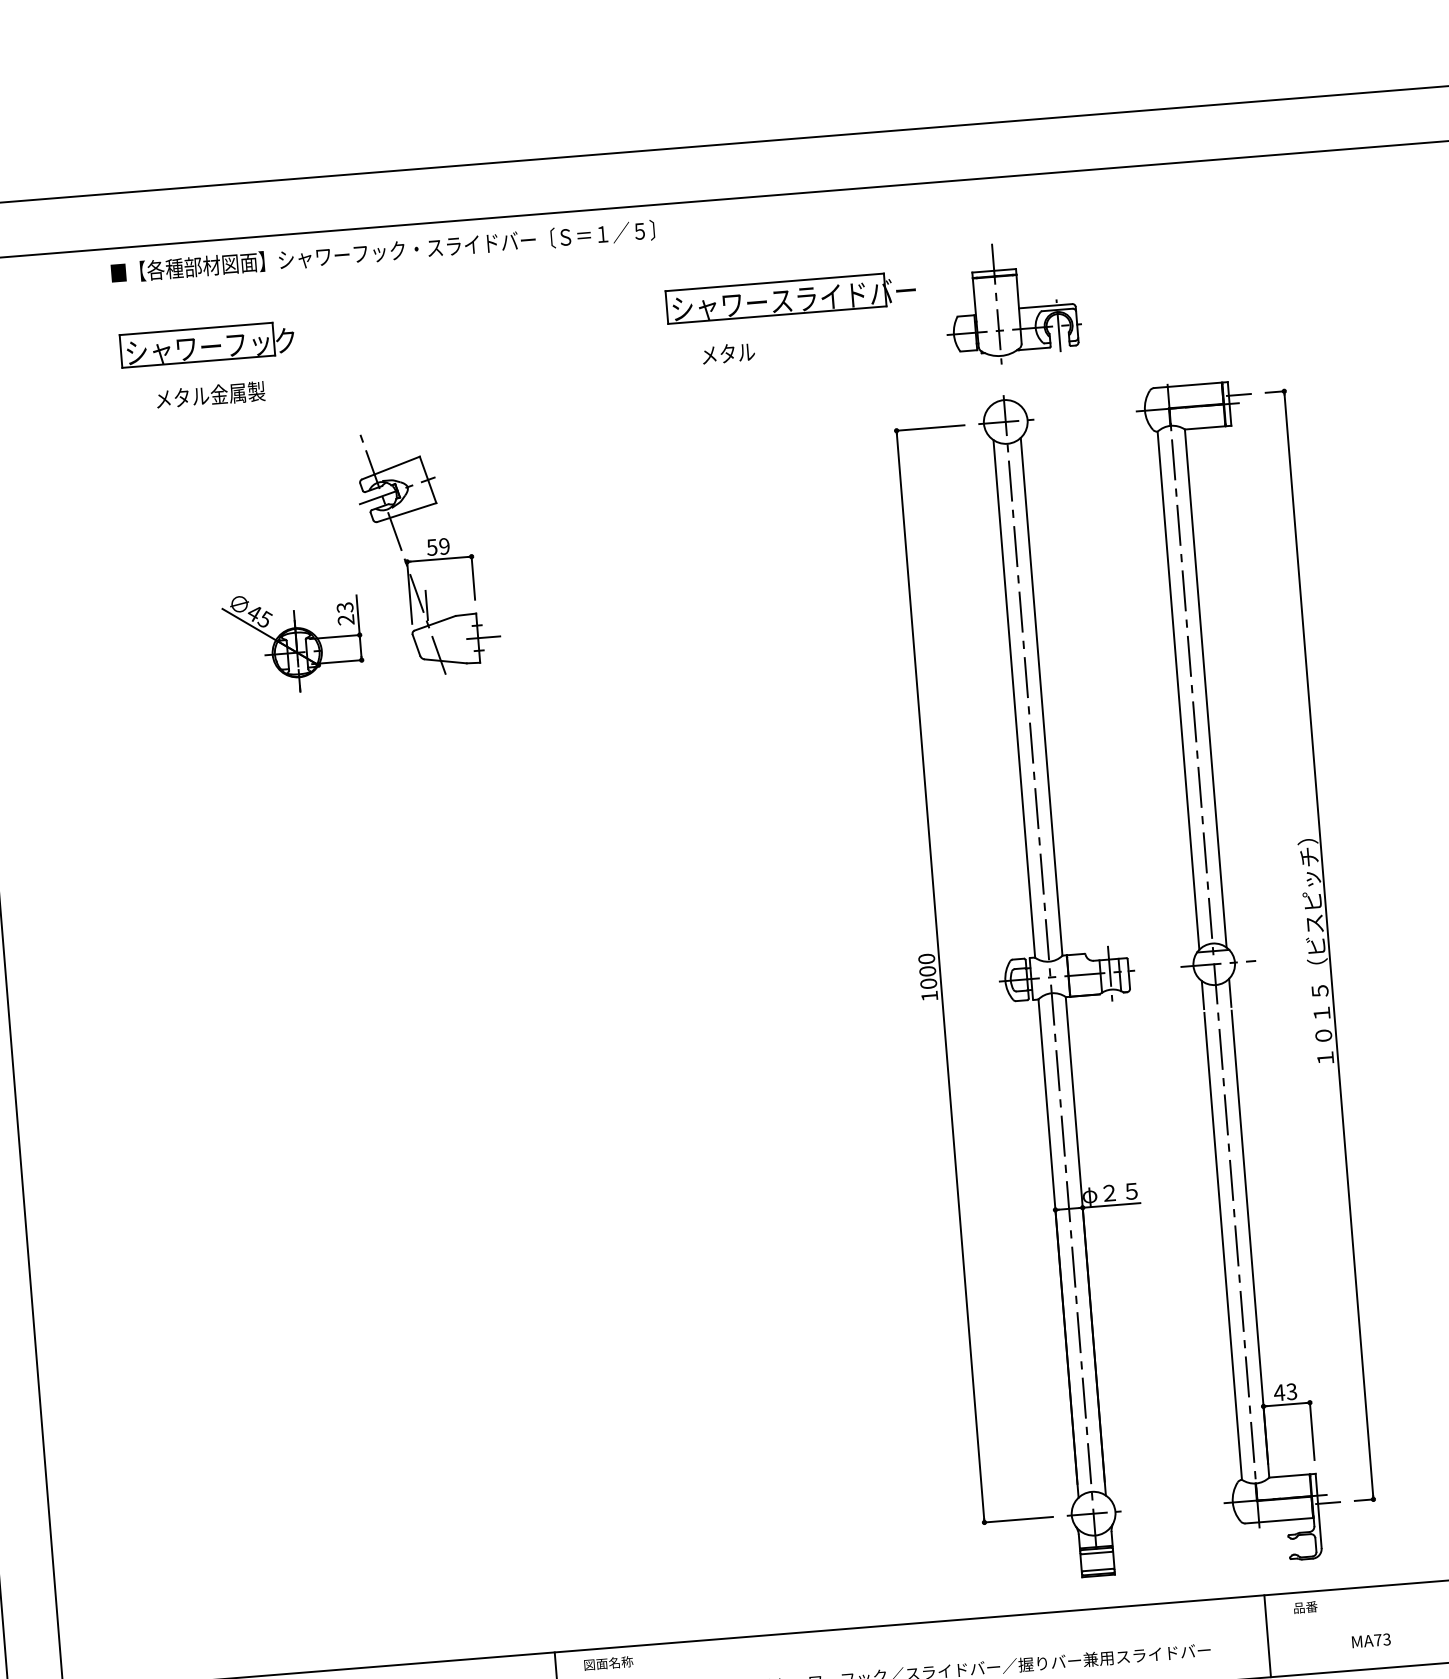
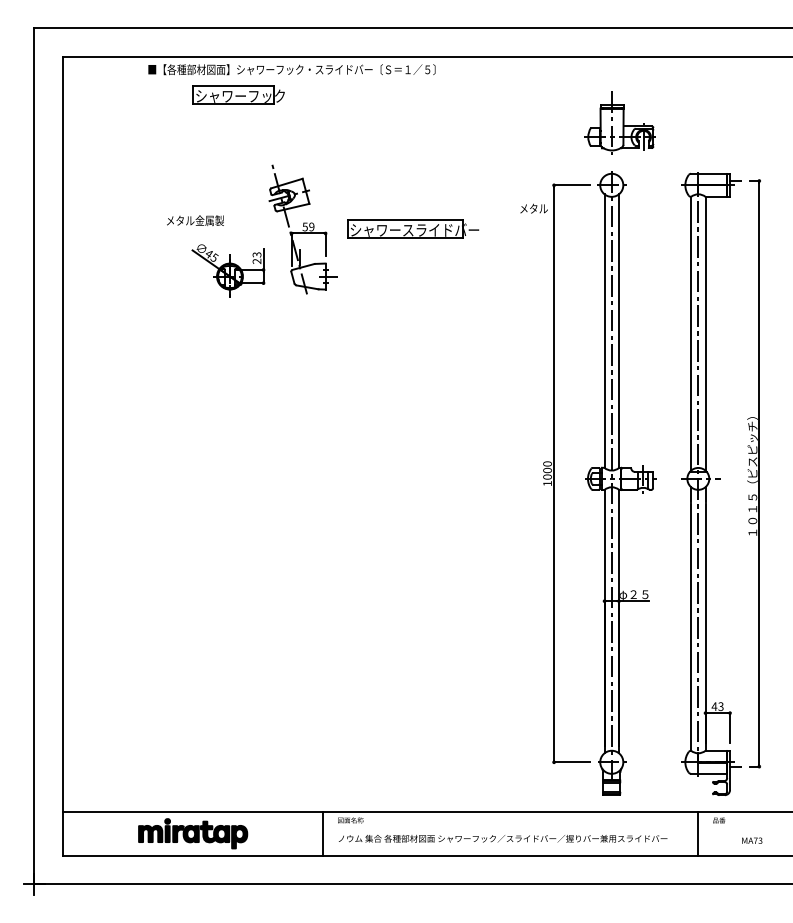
part: (791, 296) -> (413, 228), moved
part: (206, 343) -> (238, 94), moved
text: (727, 353) -> (533, 208), moved
text: (210, 394) -> (195, 220), moved

